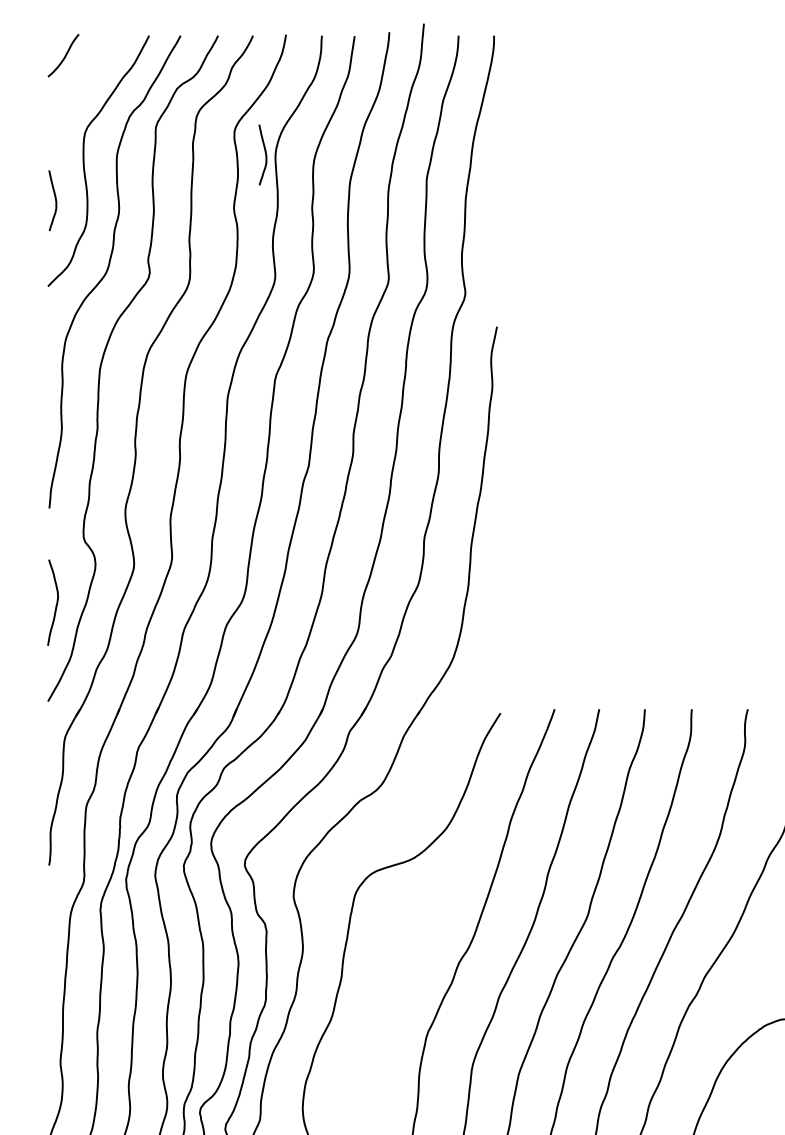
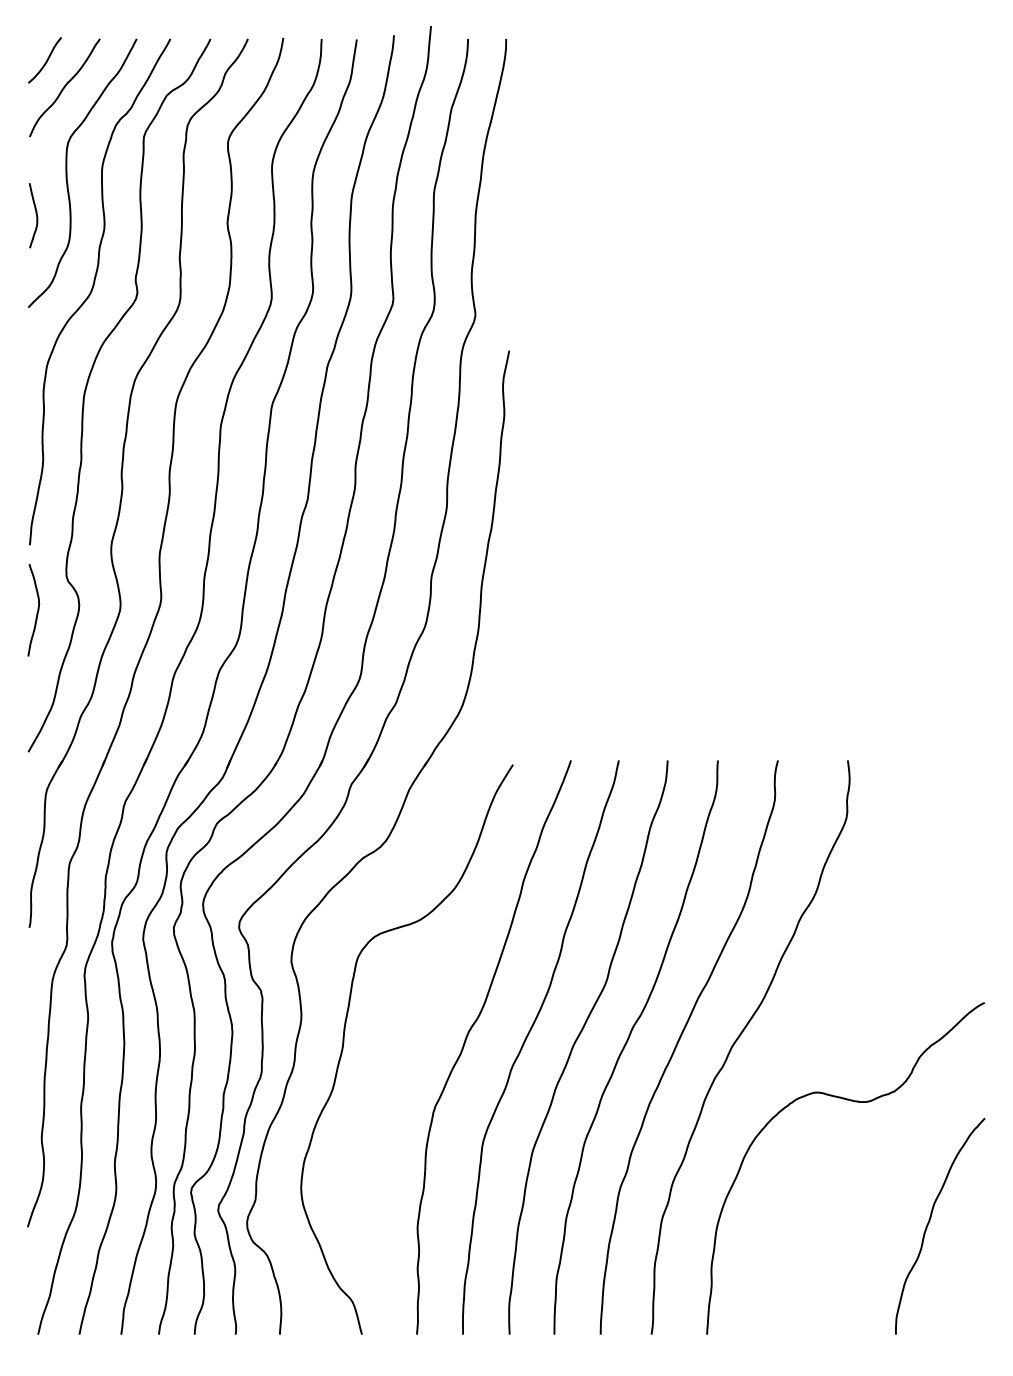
curve: (81, 81) -> (64, 87), added
curve: (264, 152) -> (260, 164), removed
curve: (55, 604) -> (36, 612), moved

